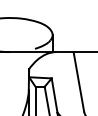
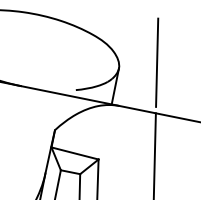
line: (69, 28) -> (157, 61), added

